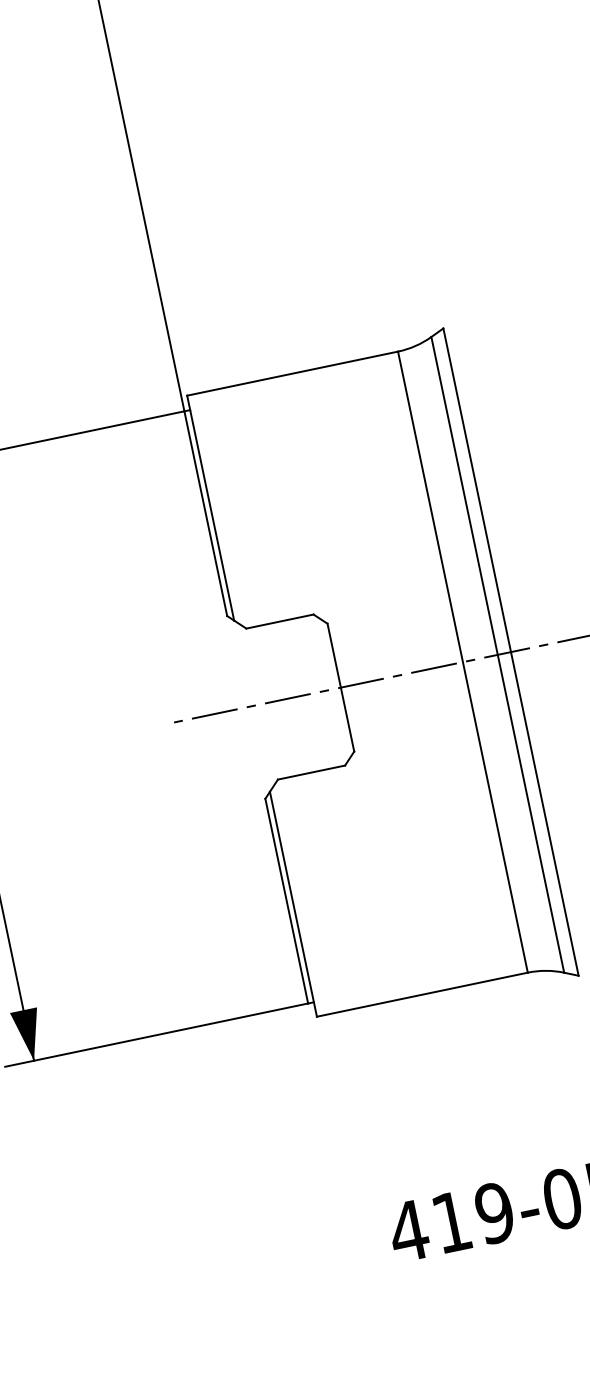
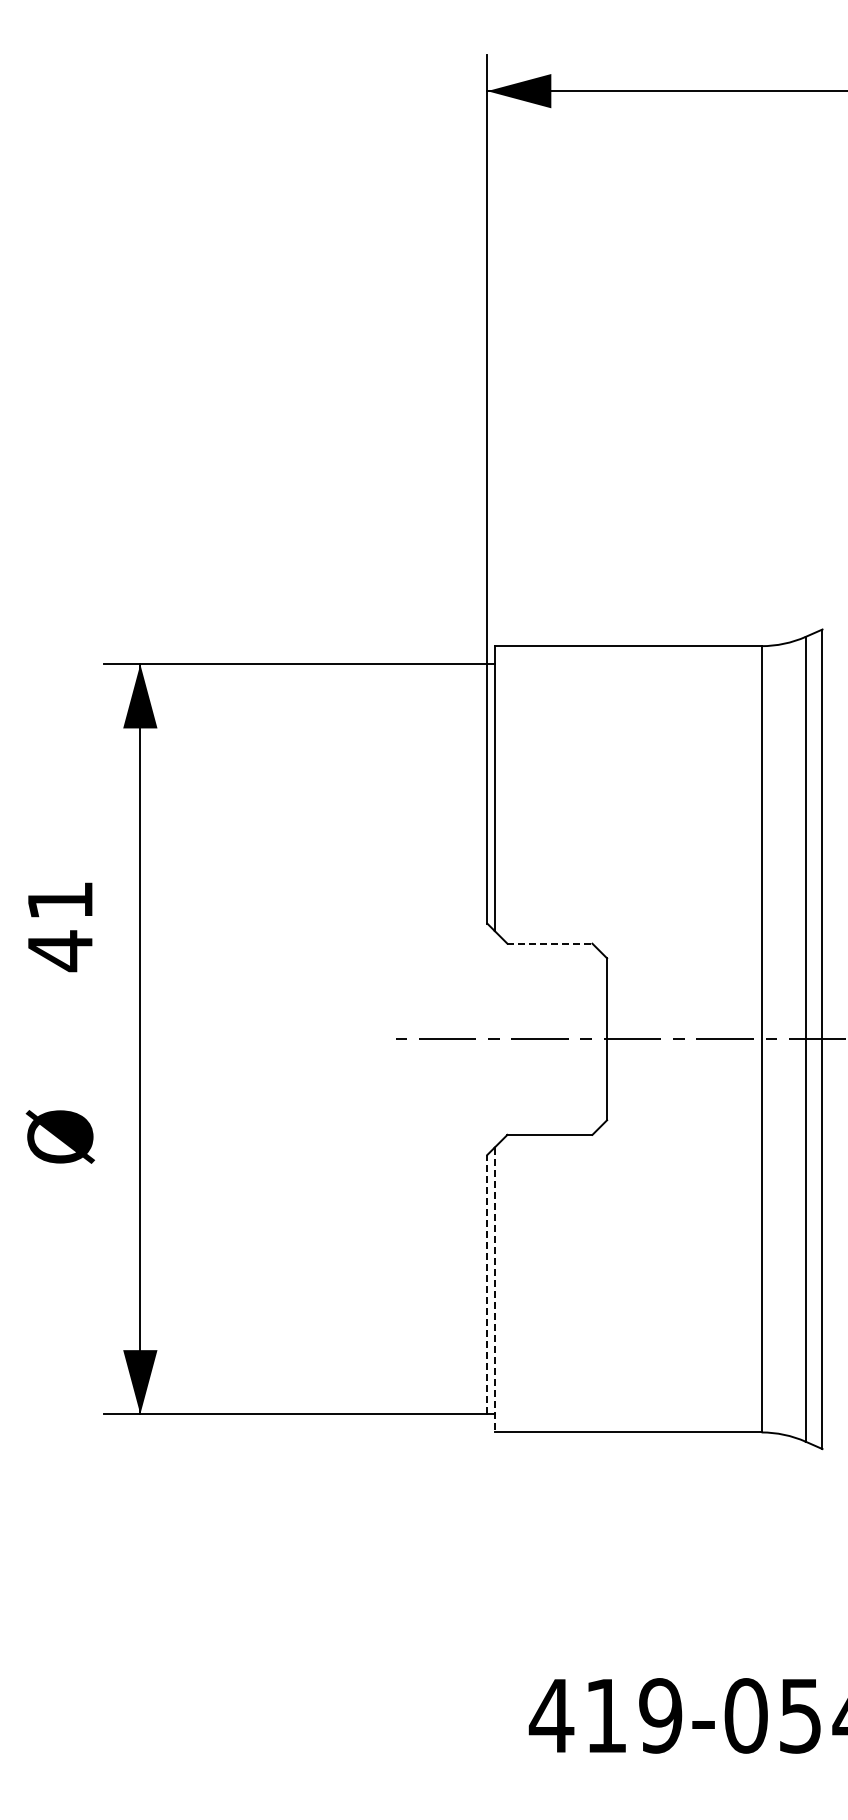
line: (279, 621) -> (549, 943), solid -> dashed
line: (286, 901) -> (487, 1284), solid -> dashed
line: (293, 904) -> (494, 1290), solid -> dashed

